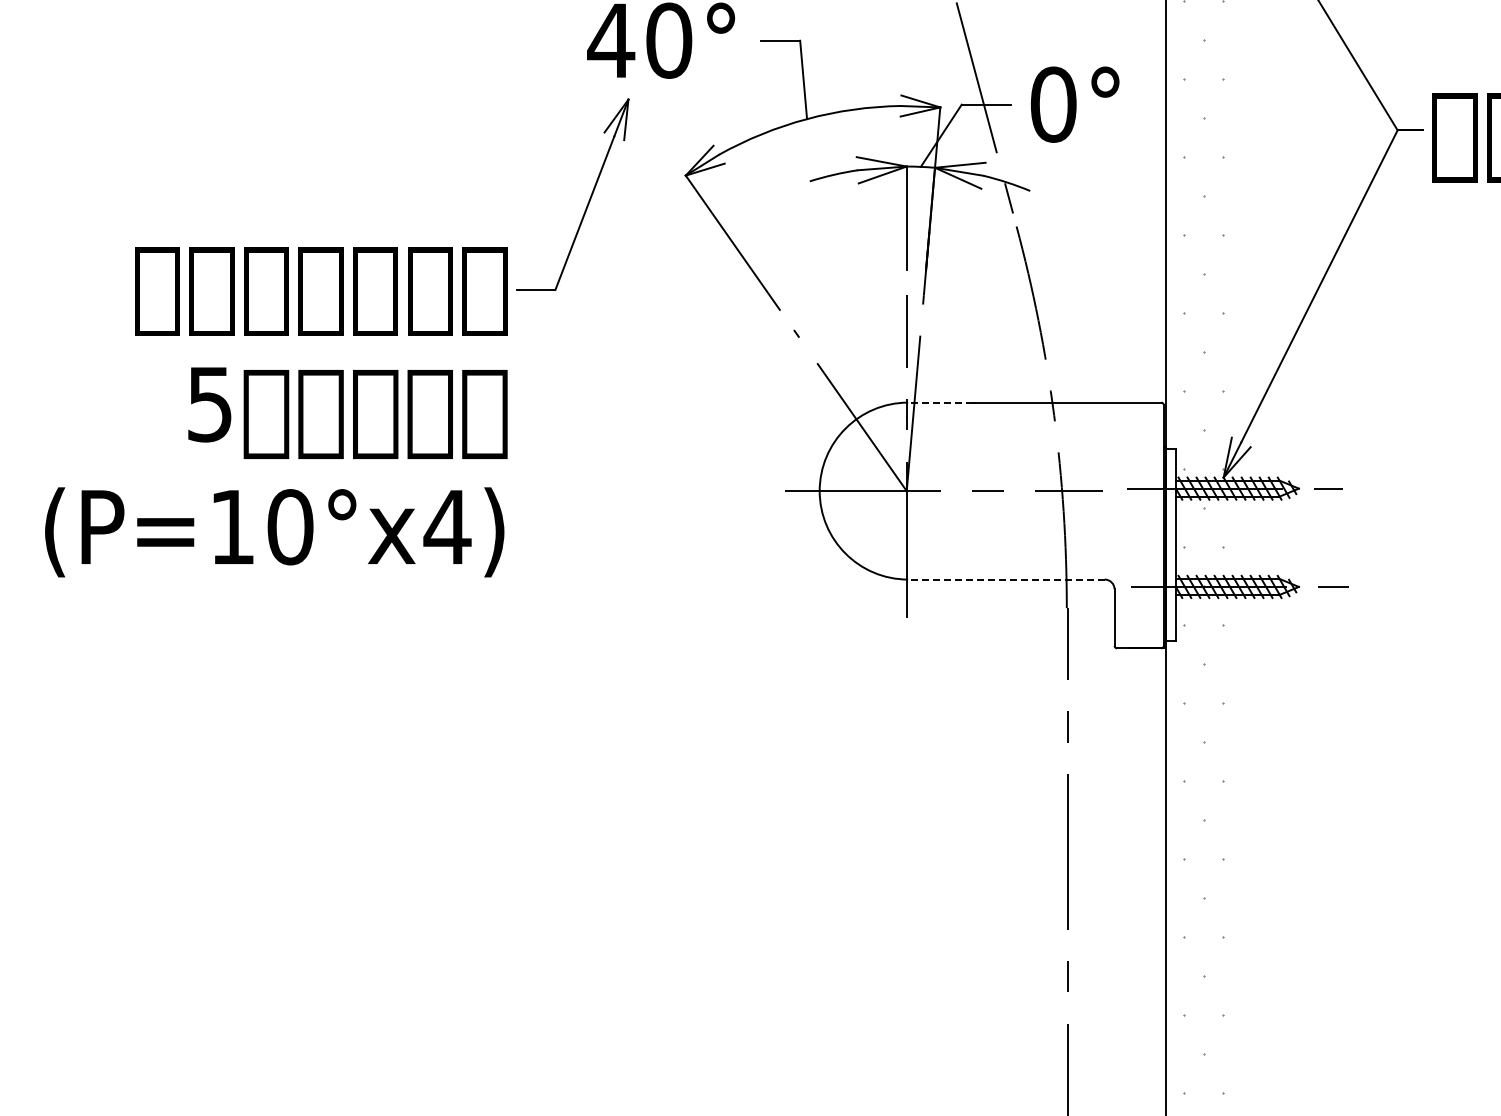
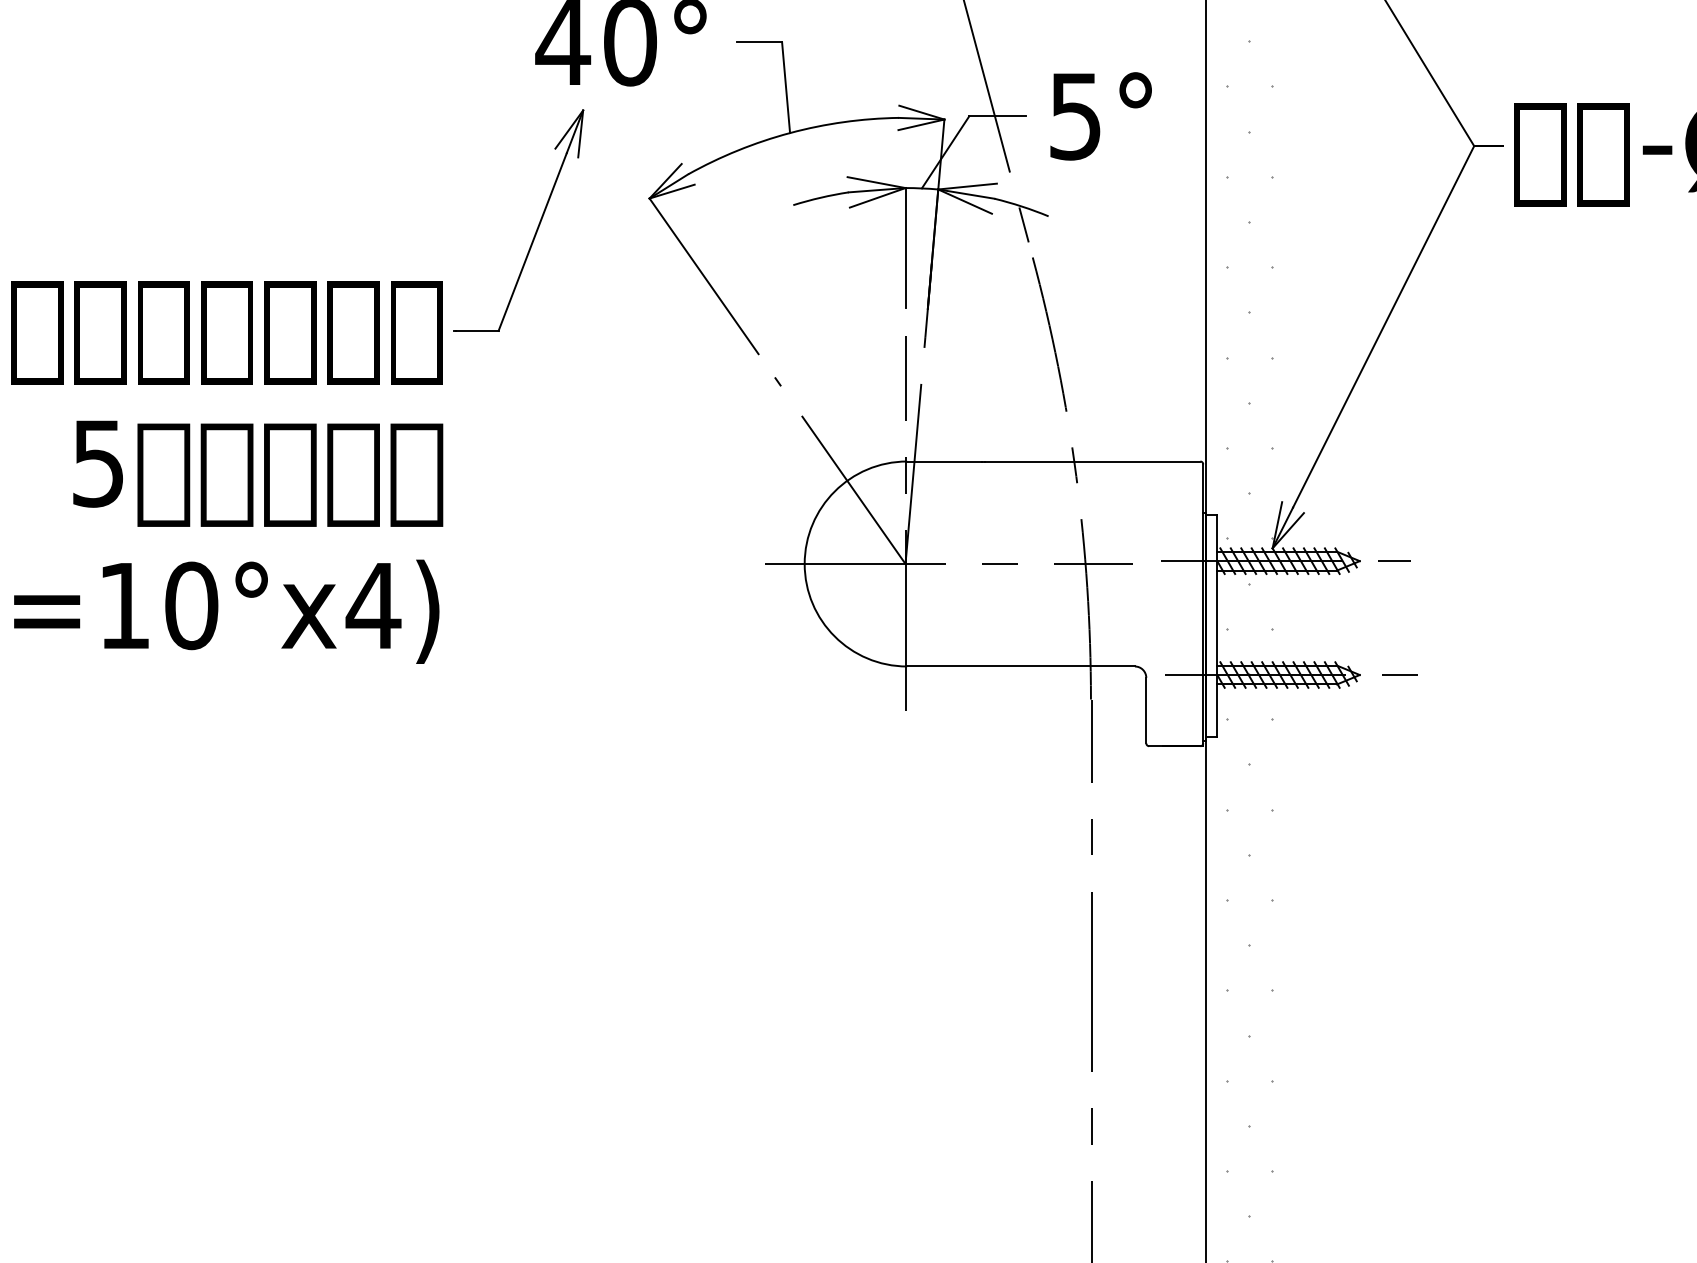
text: (1053, 104) -> (1075, 116), 0° -> 5°
line: (940, 402) -> (944, 461), dashed -> solid
line: (1005, 579) -> (1019, 666), dashed -> solid

